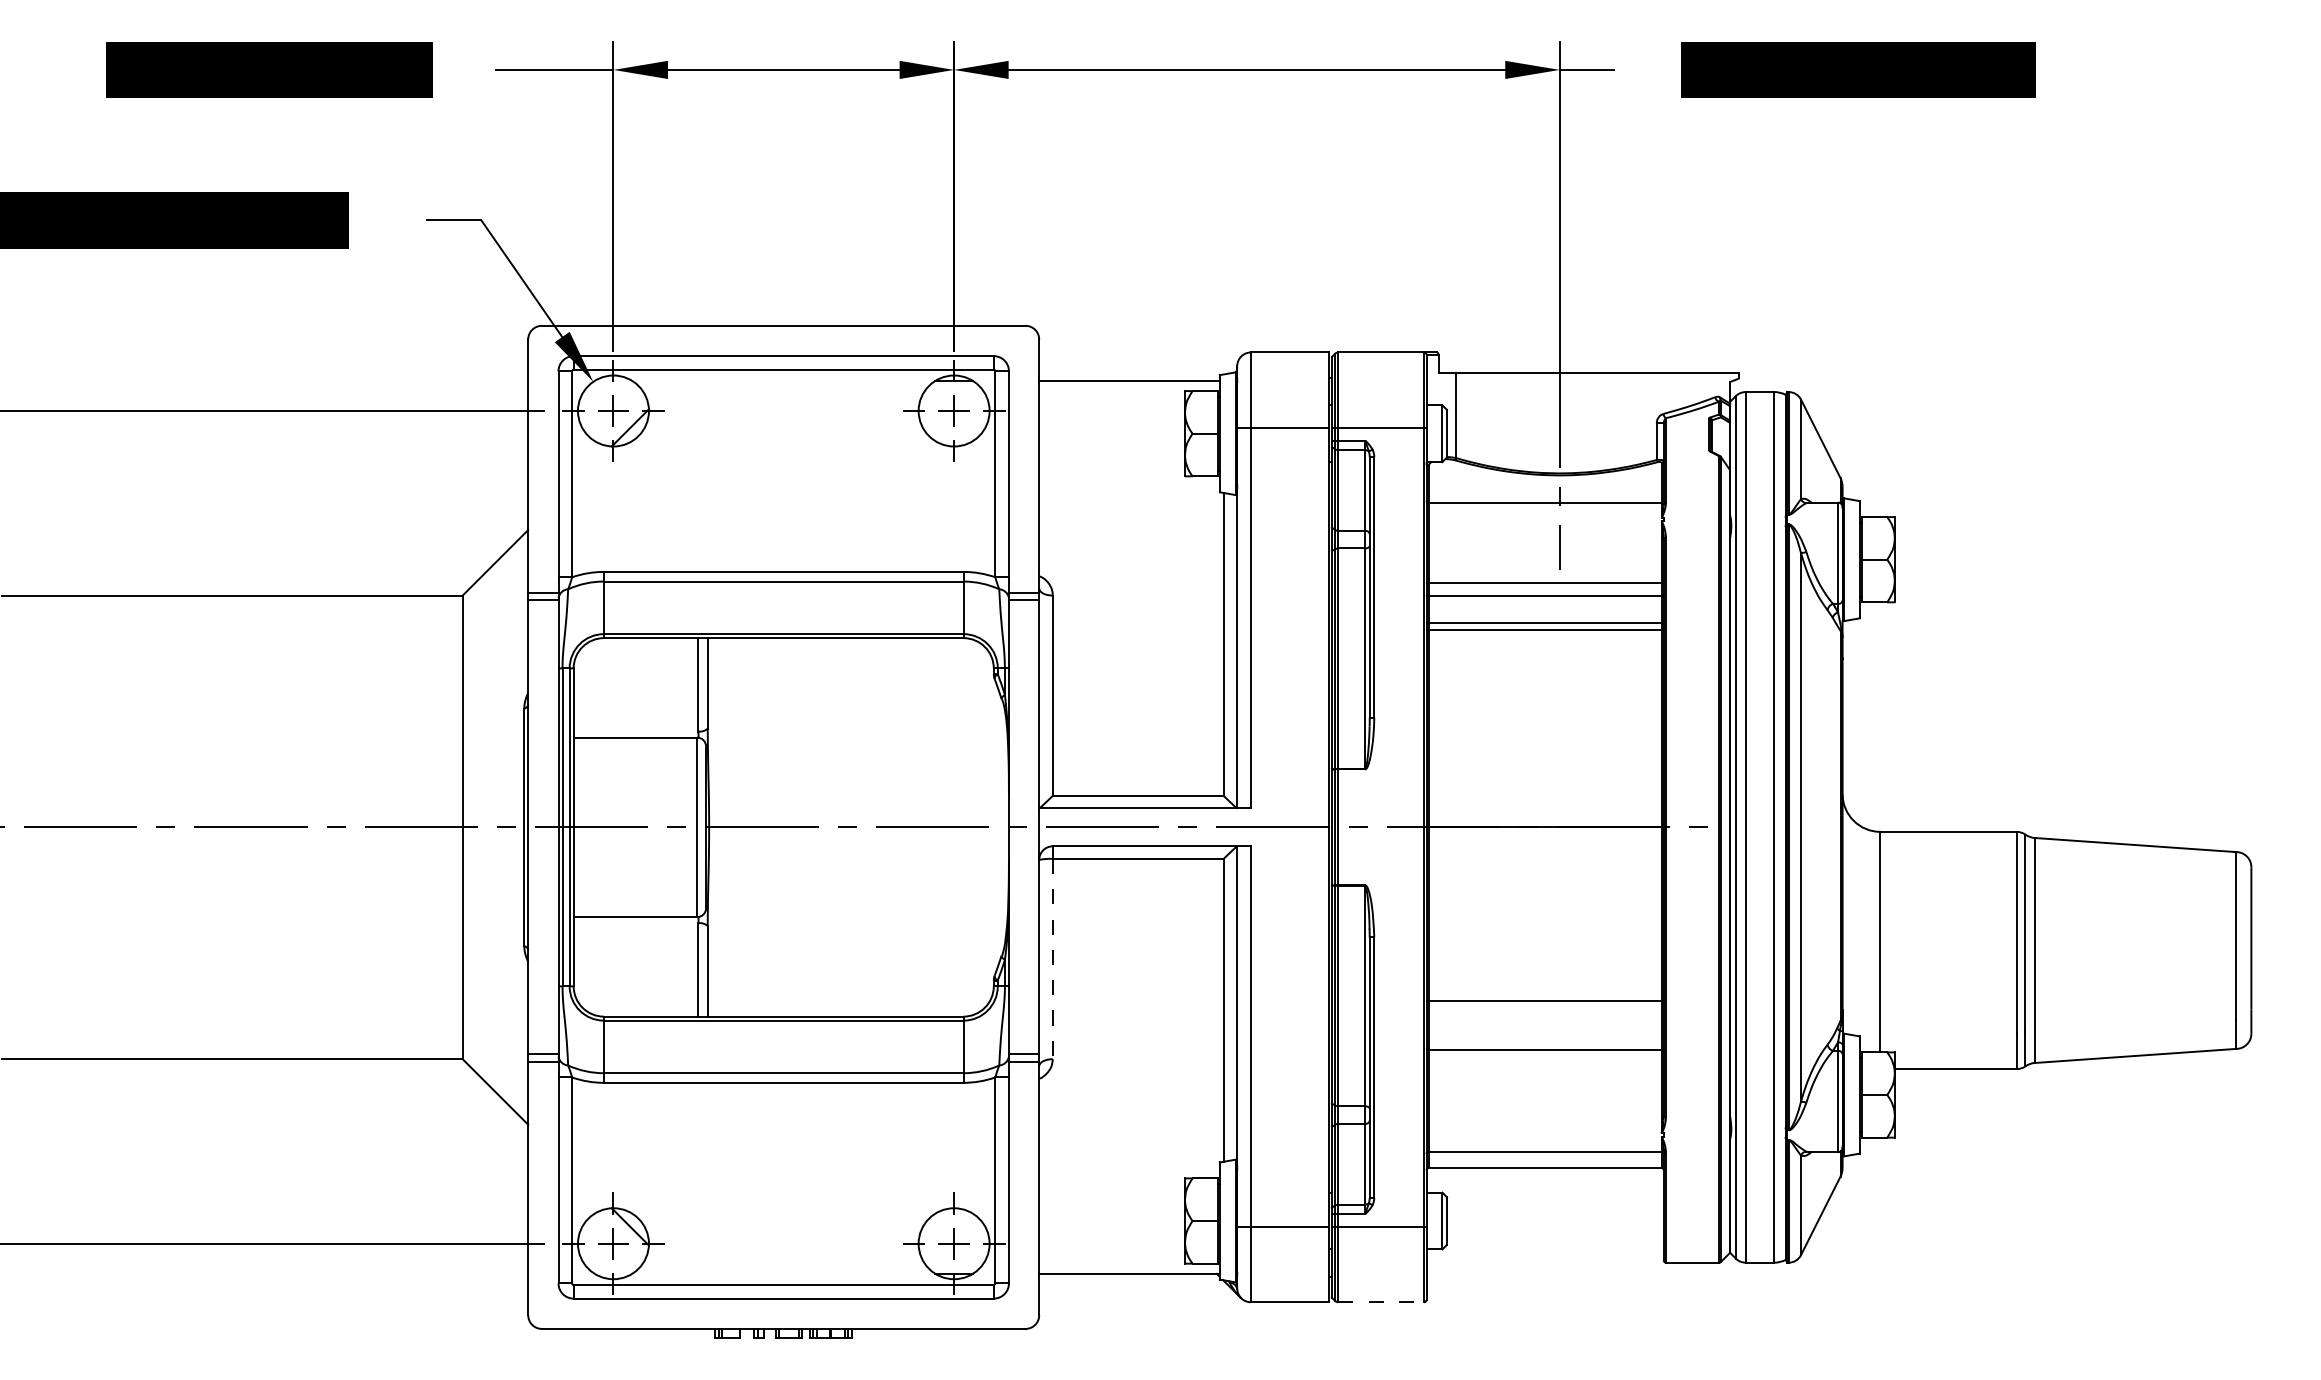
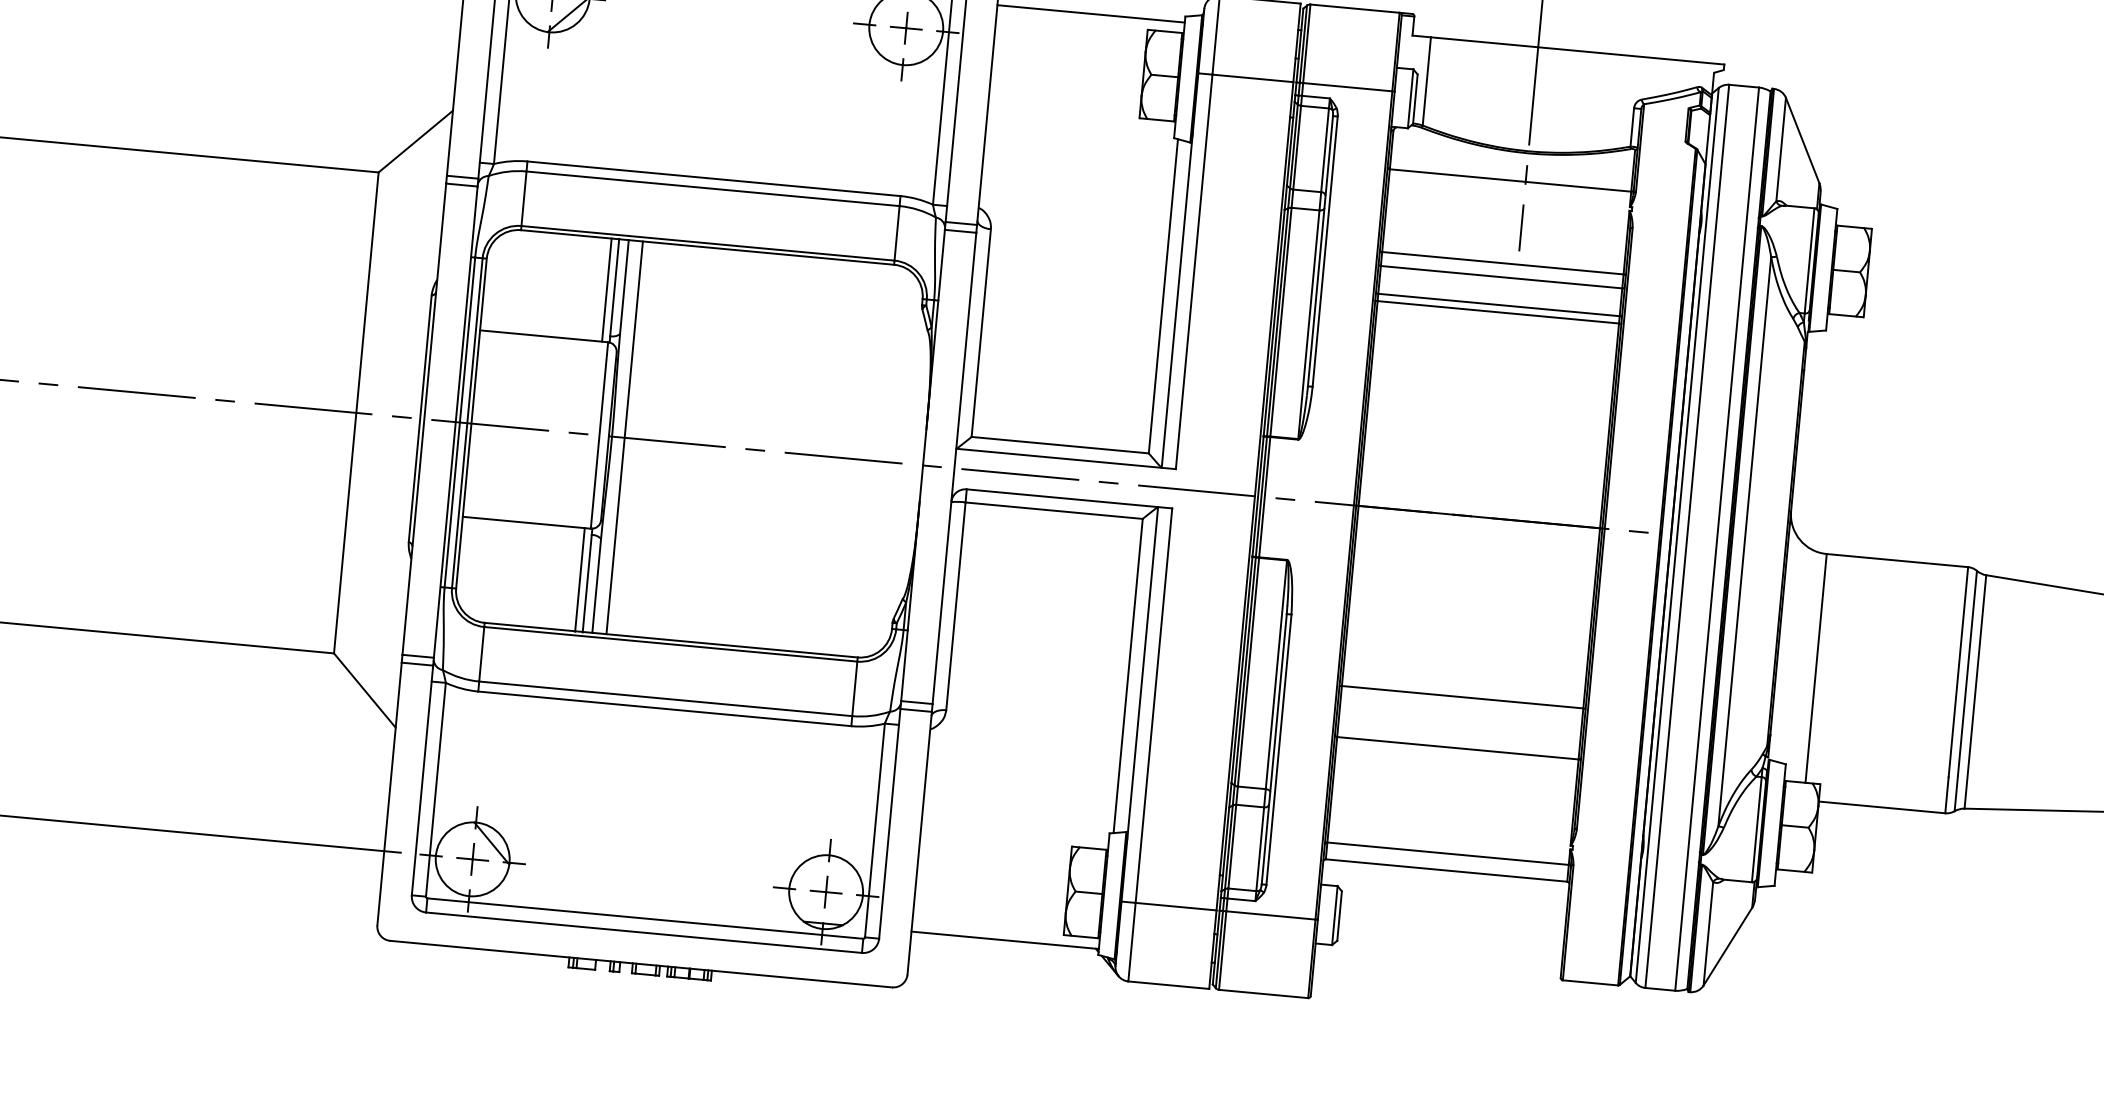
line: (691, 687) -> (607, 289), added
line: (721, 827) -> (624, 437), added
line: (1052, 959) -> (955, 606), dashed -> solid
line: (691, 967) -> (580, 580), added
line: (1381, 1302) -> (1263, 994), dashed -> solid

